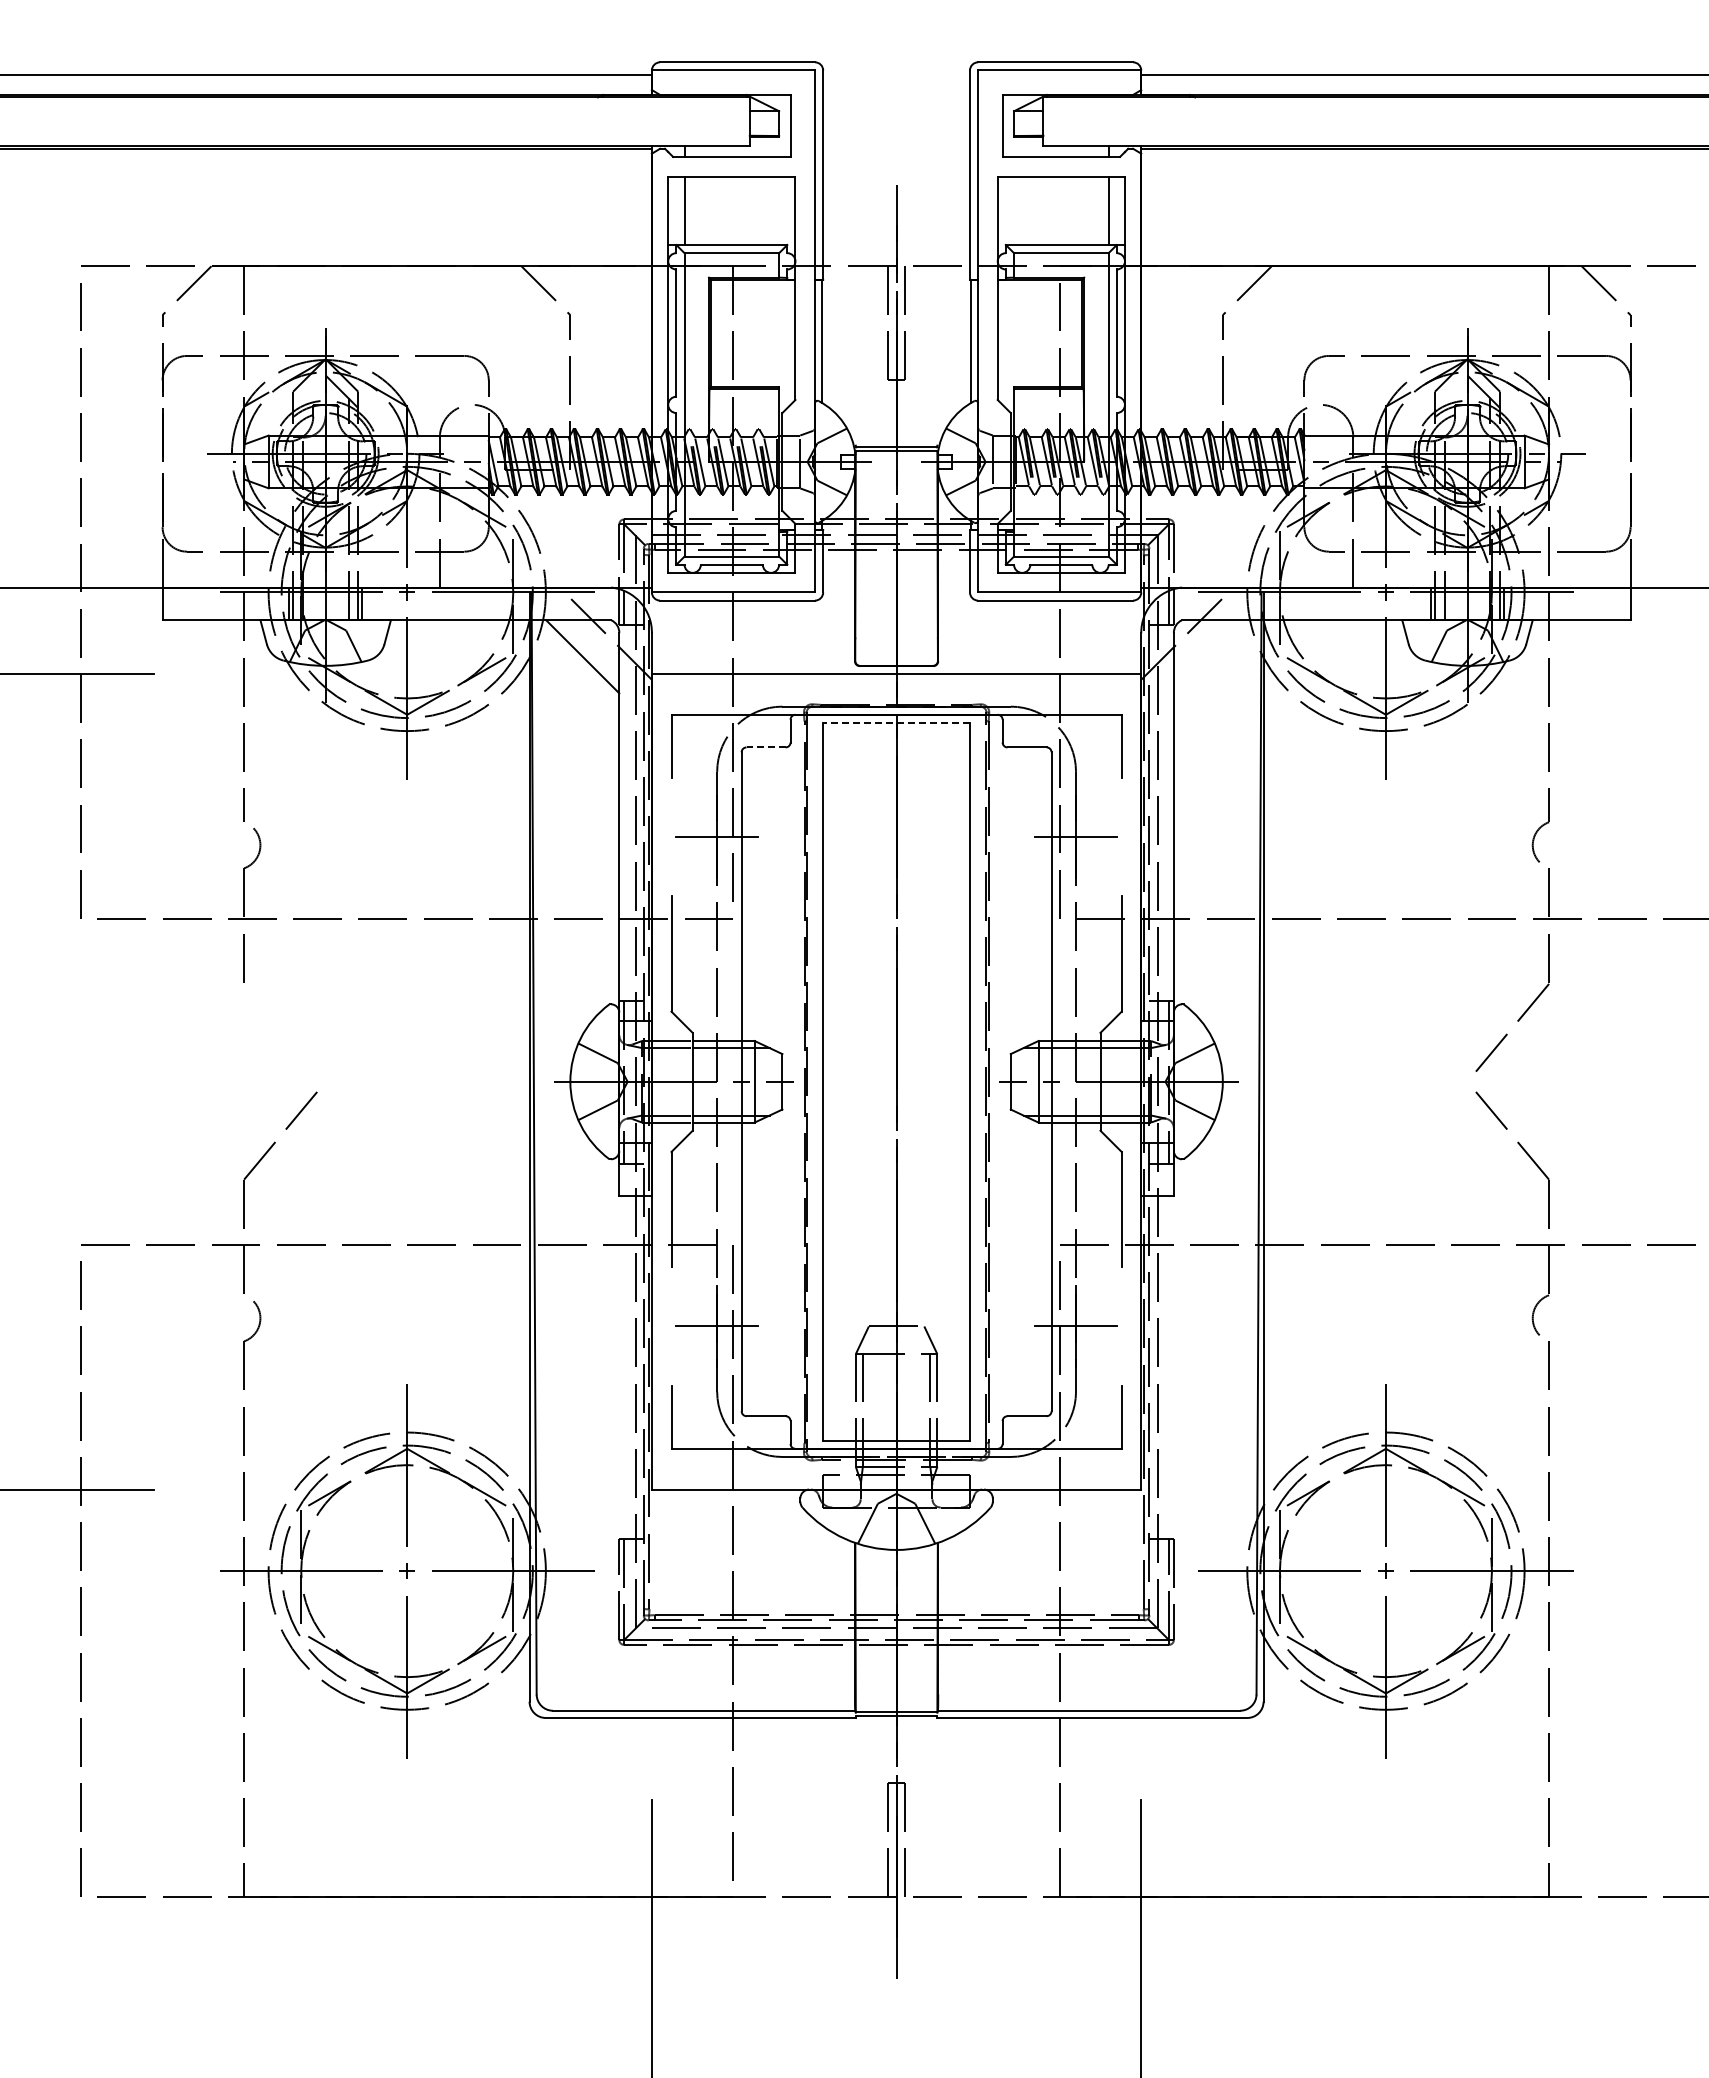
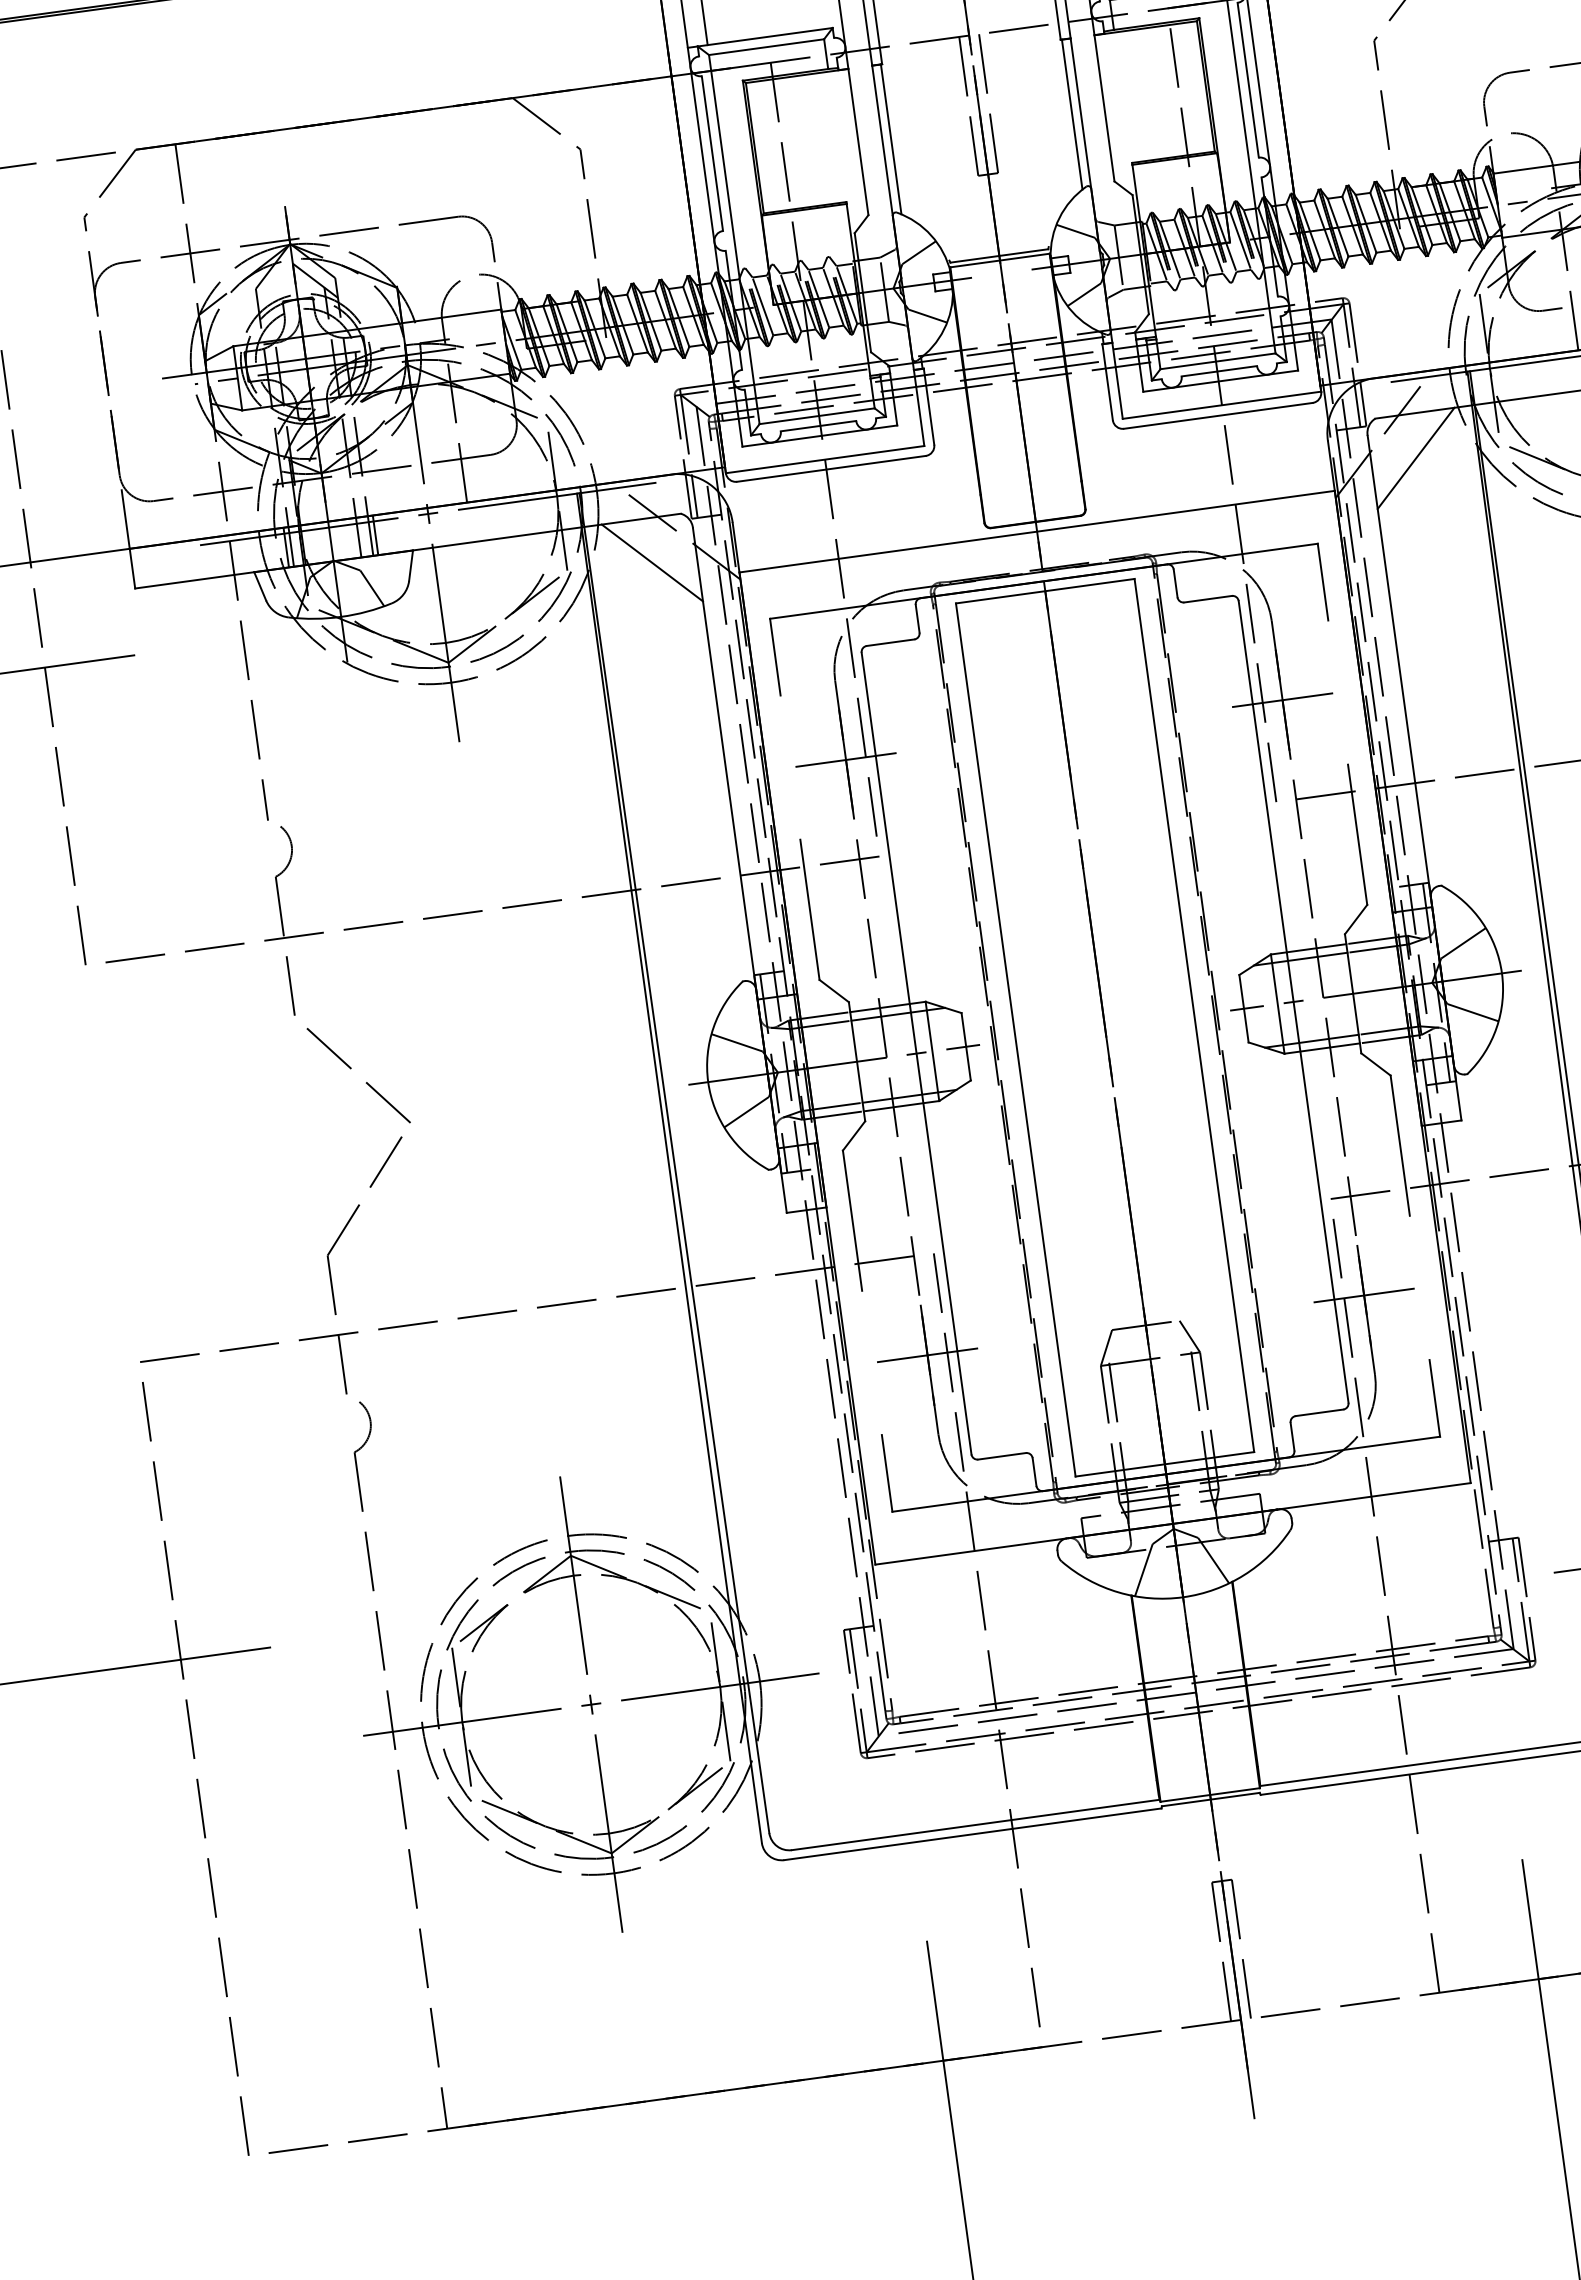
line: (1210, 656) -> (1416, 458), added
line: (896, 722) -> (1045, 590), dashed -> solid
line: (766, 747) -> (891, 642), dashed -> solid
line: (284, 1031) -> (352, 1068), added

